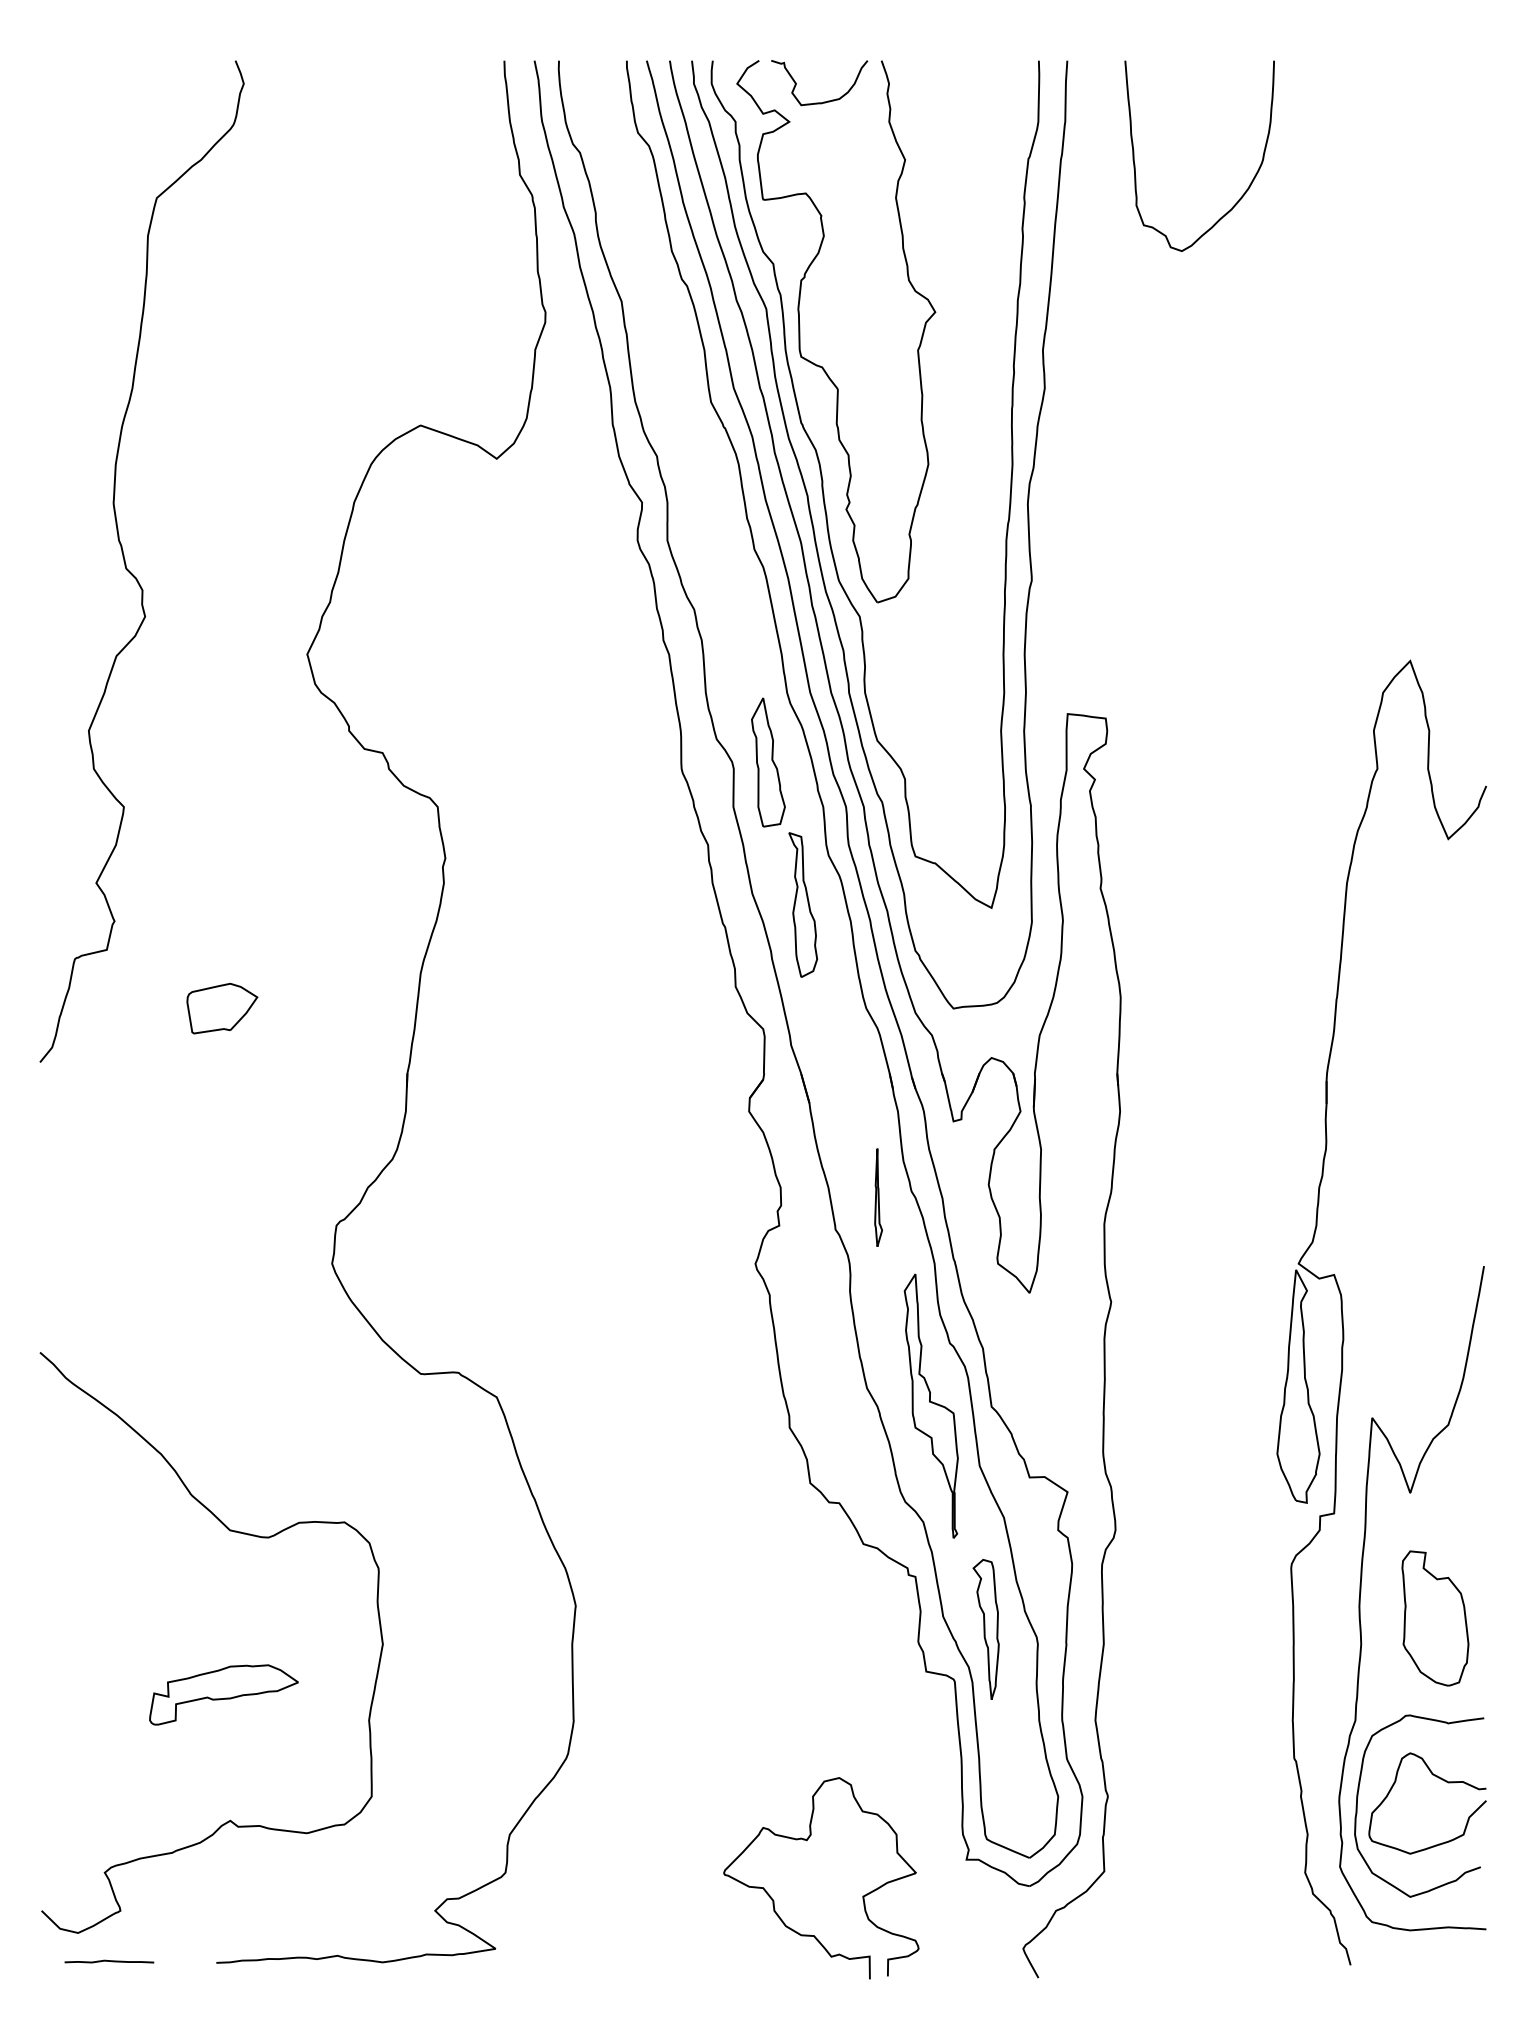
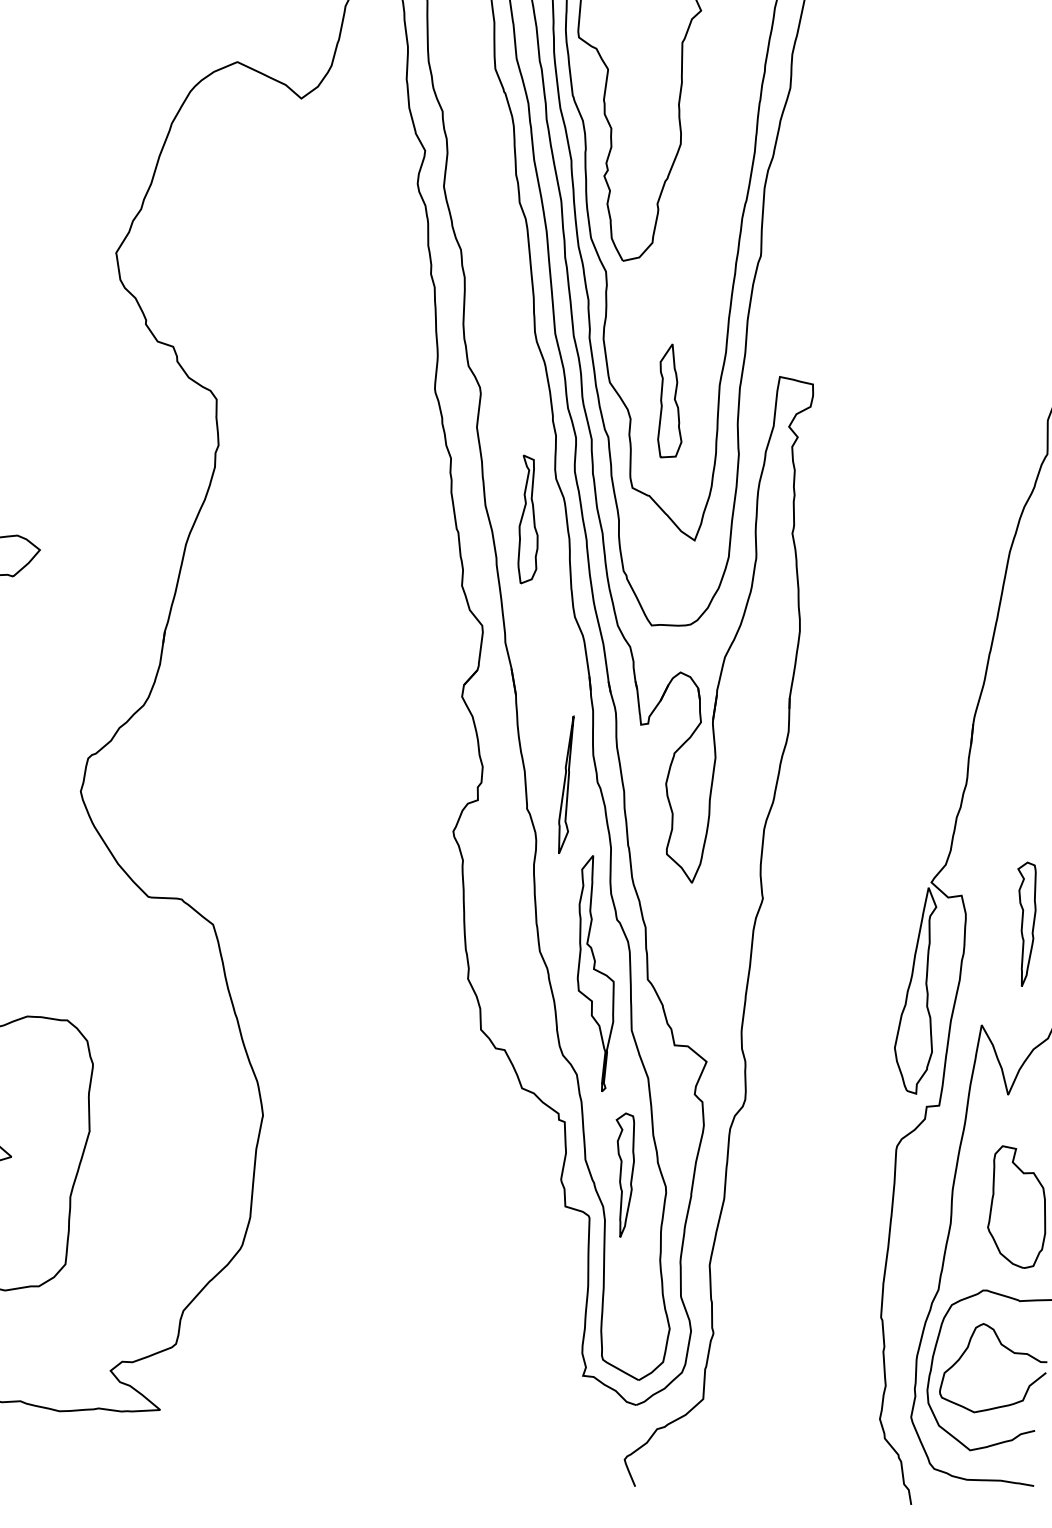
part: (768, 762) -> (671, 401), moved
part: (878, 1197) -> (567, 784), size x1.6
part: (1406, 1299) -> (1023, 924), added
curve: (806, 1841) -> (443, 1344), removed

